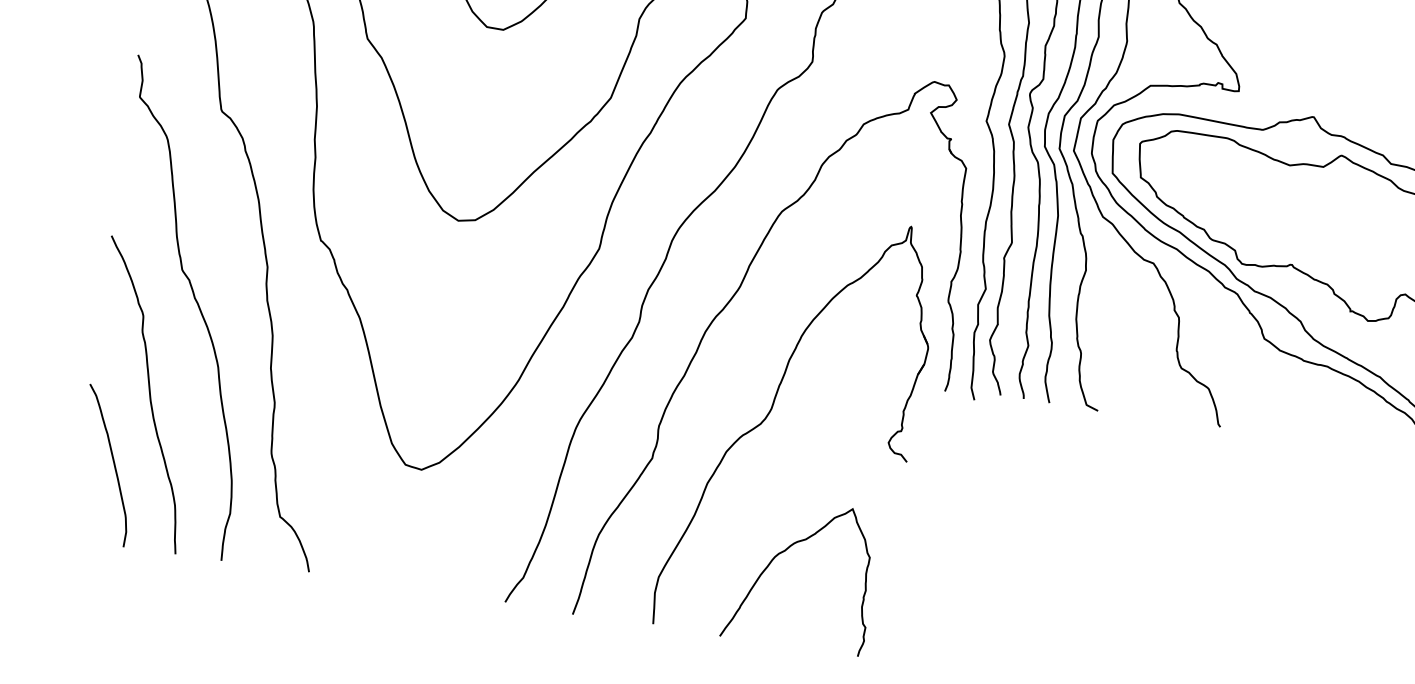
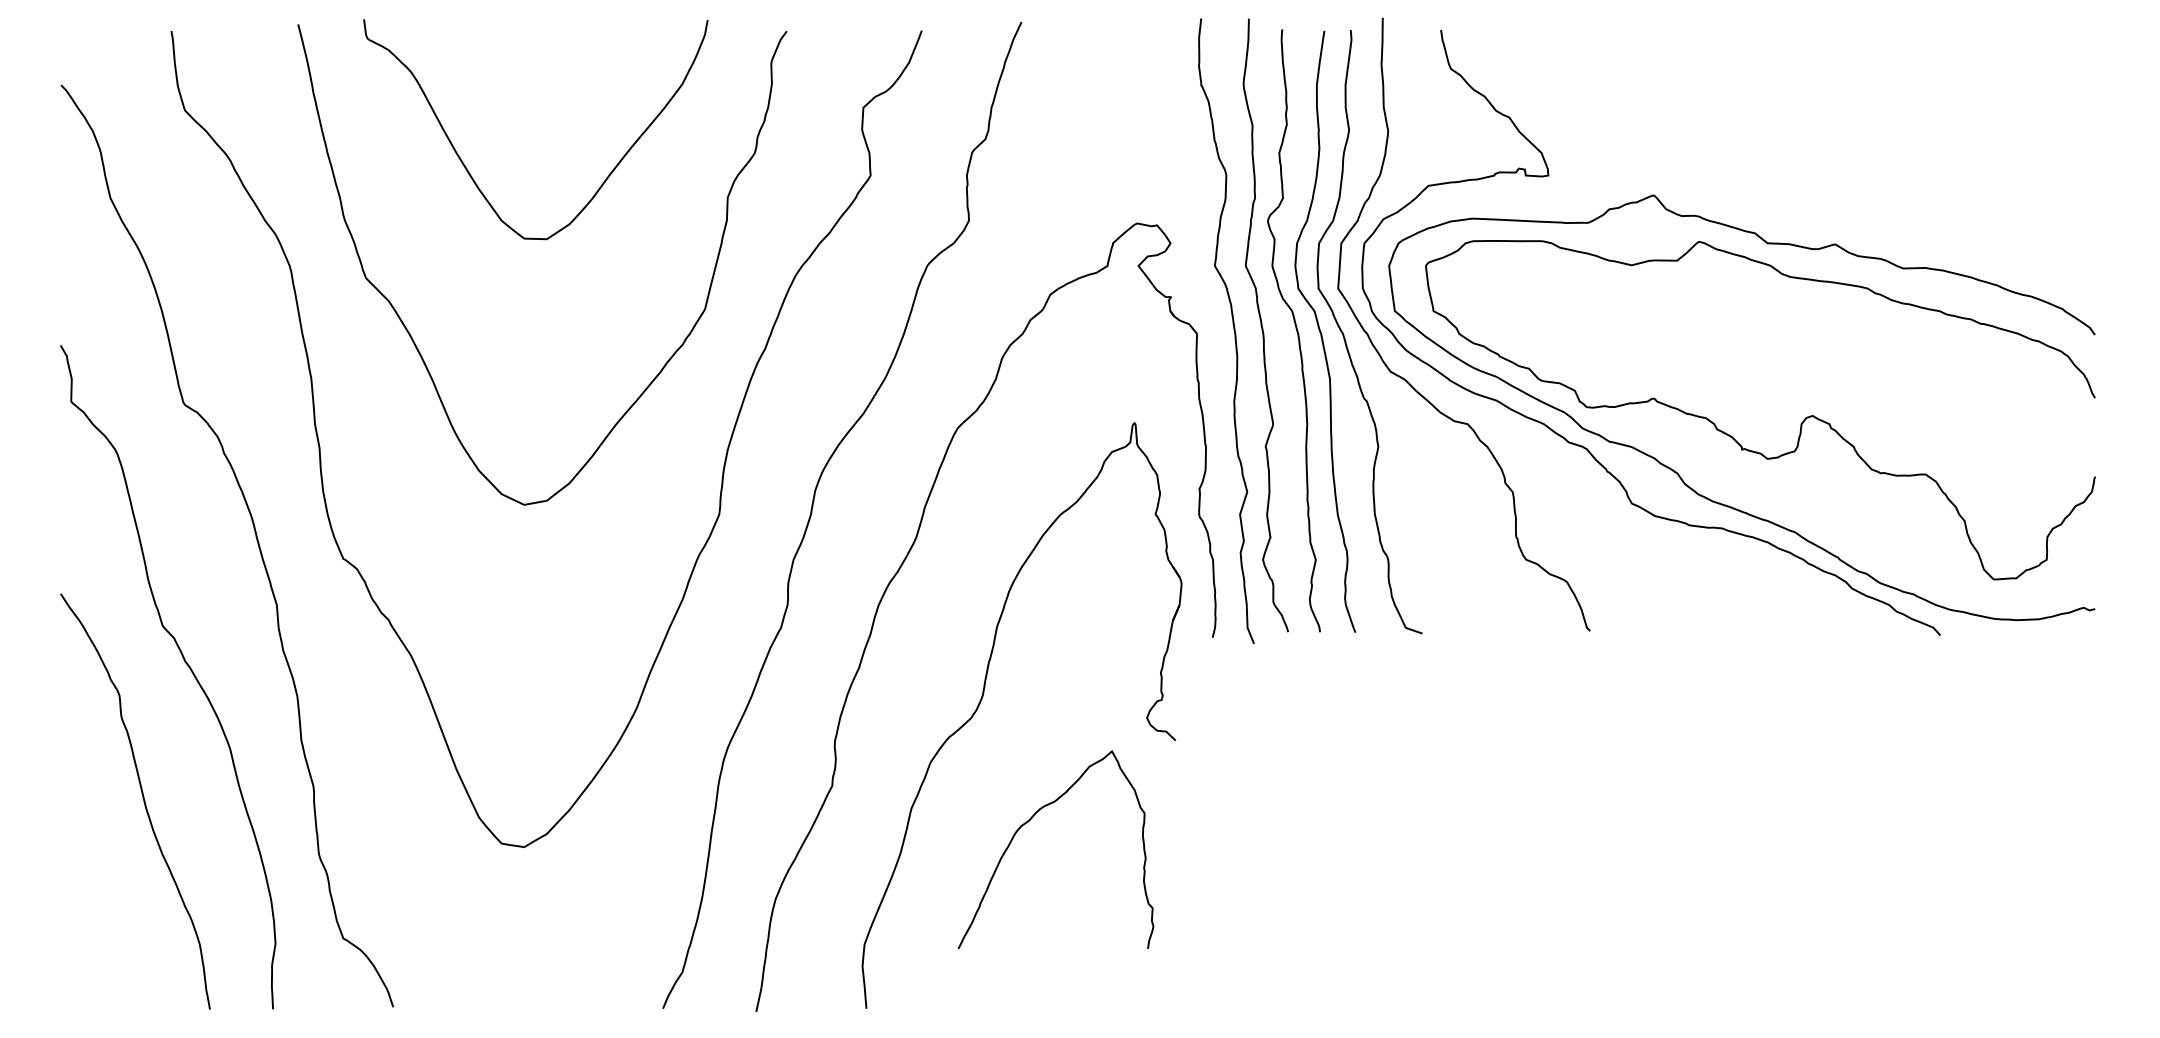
curve: (113, 463) -> (108, 899), removed
curve: (784, 551) -> (1028, 822), moved

